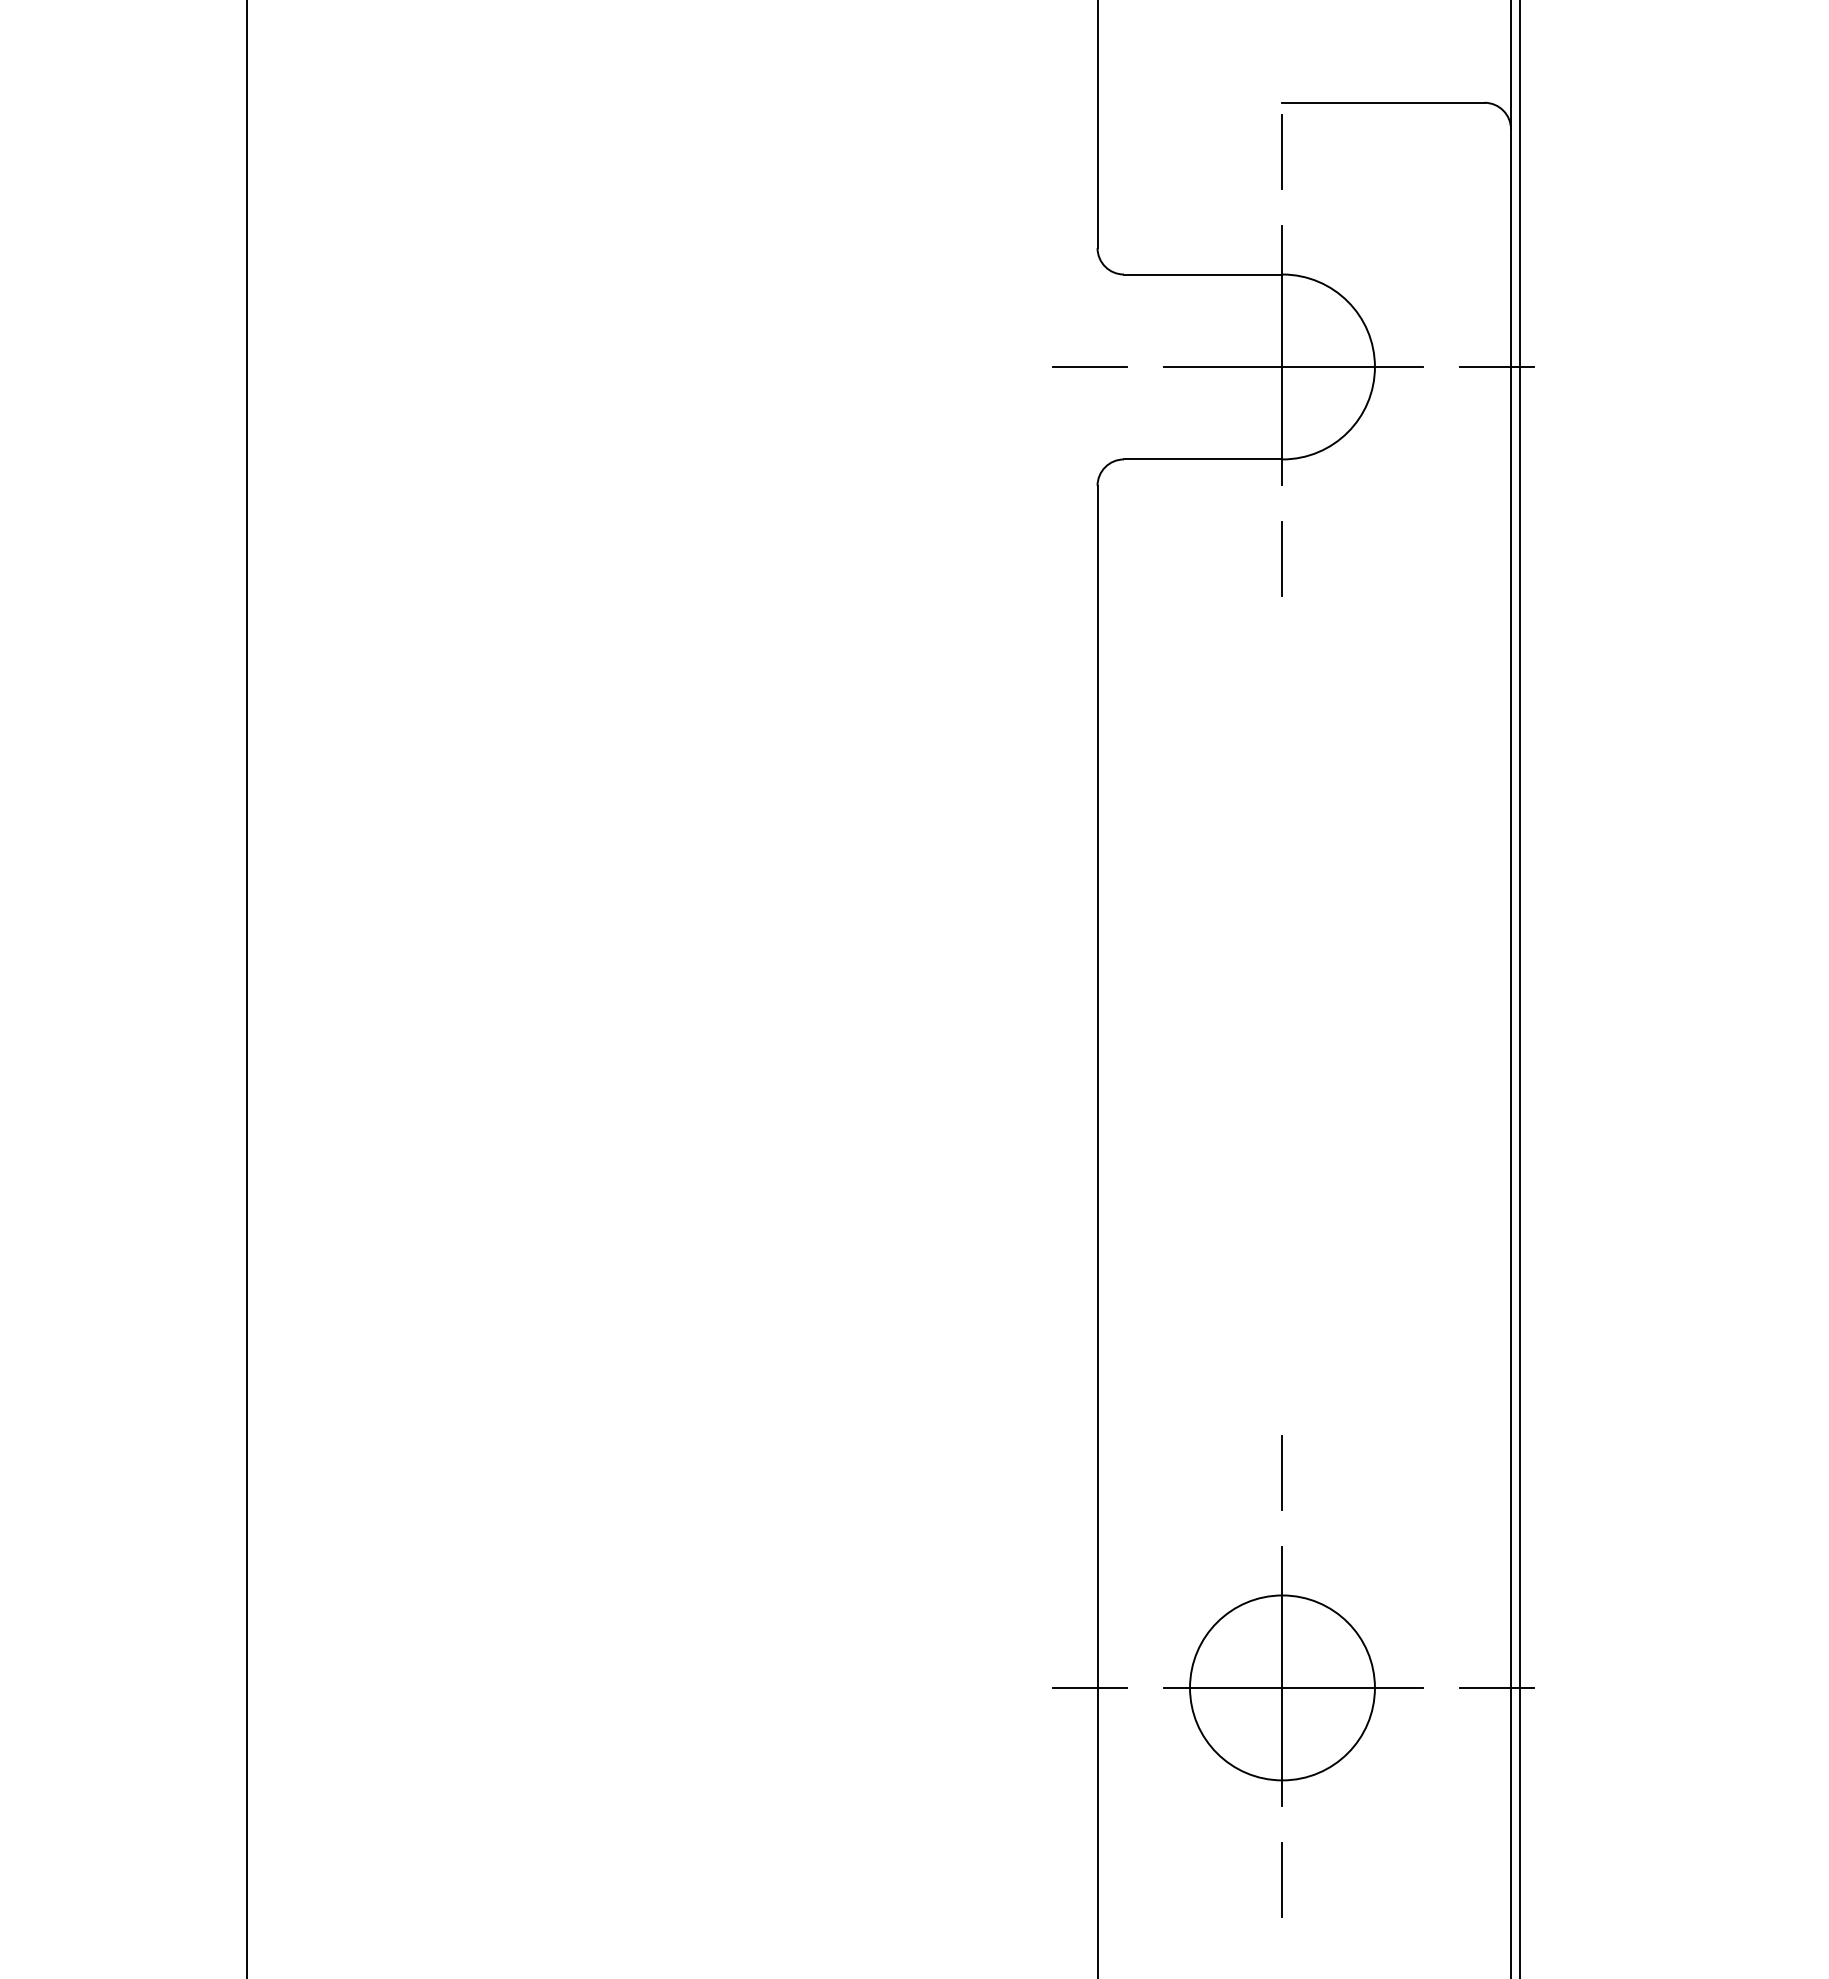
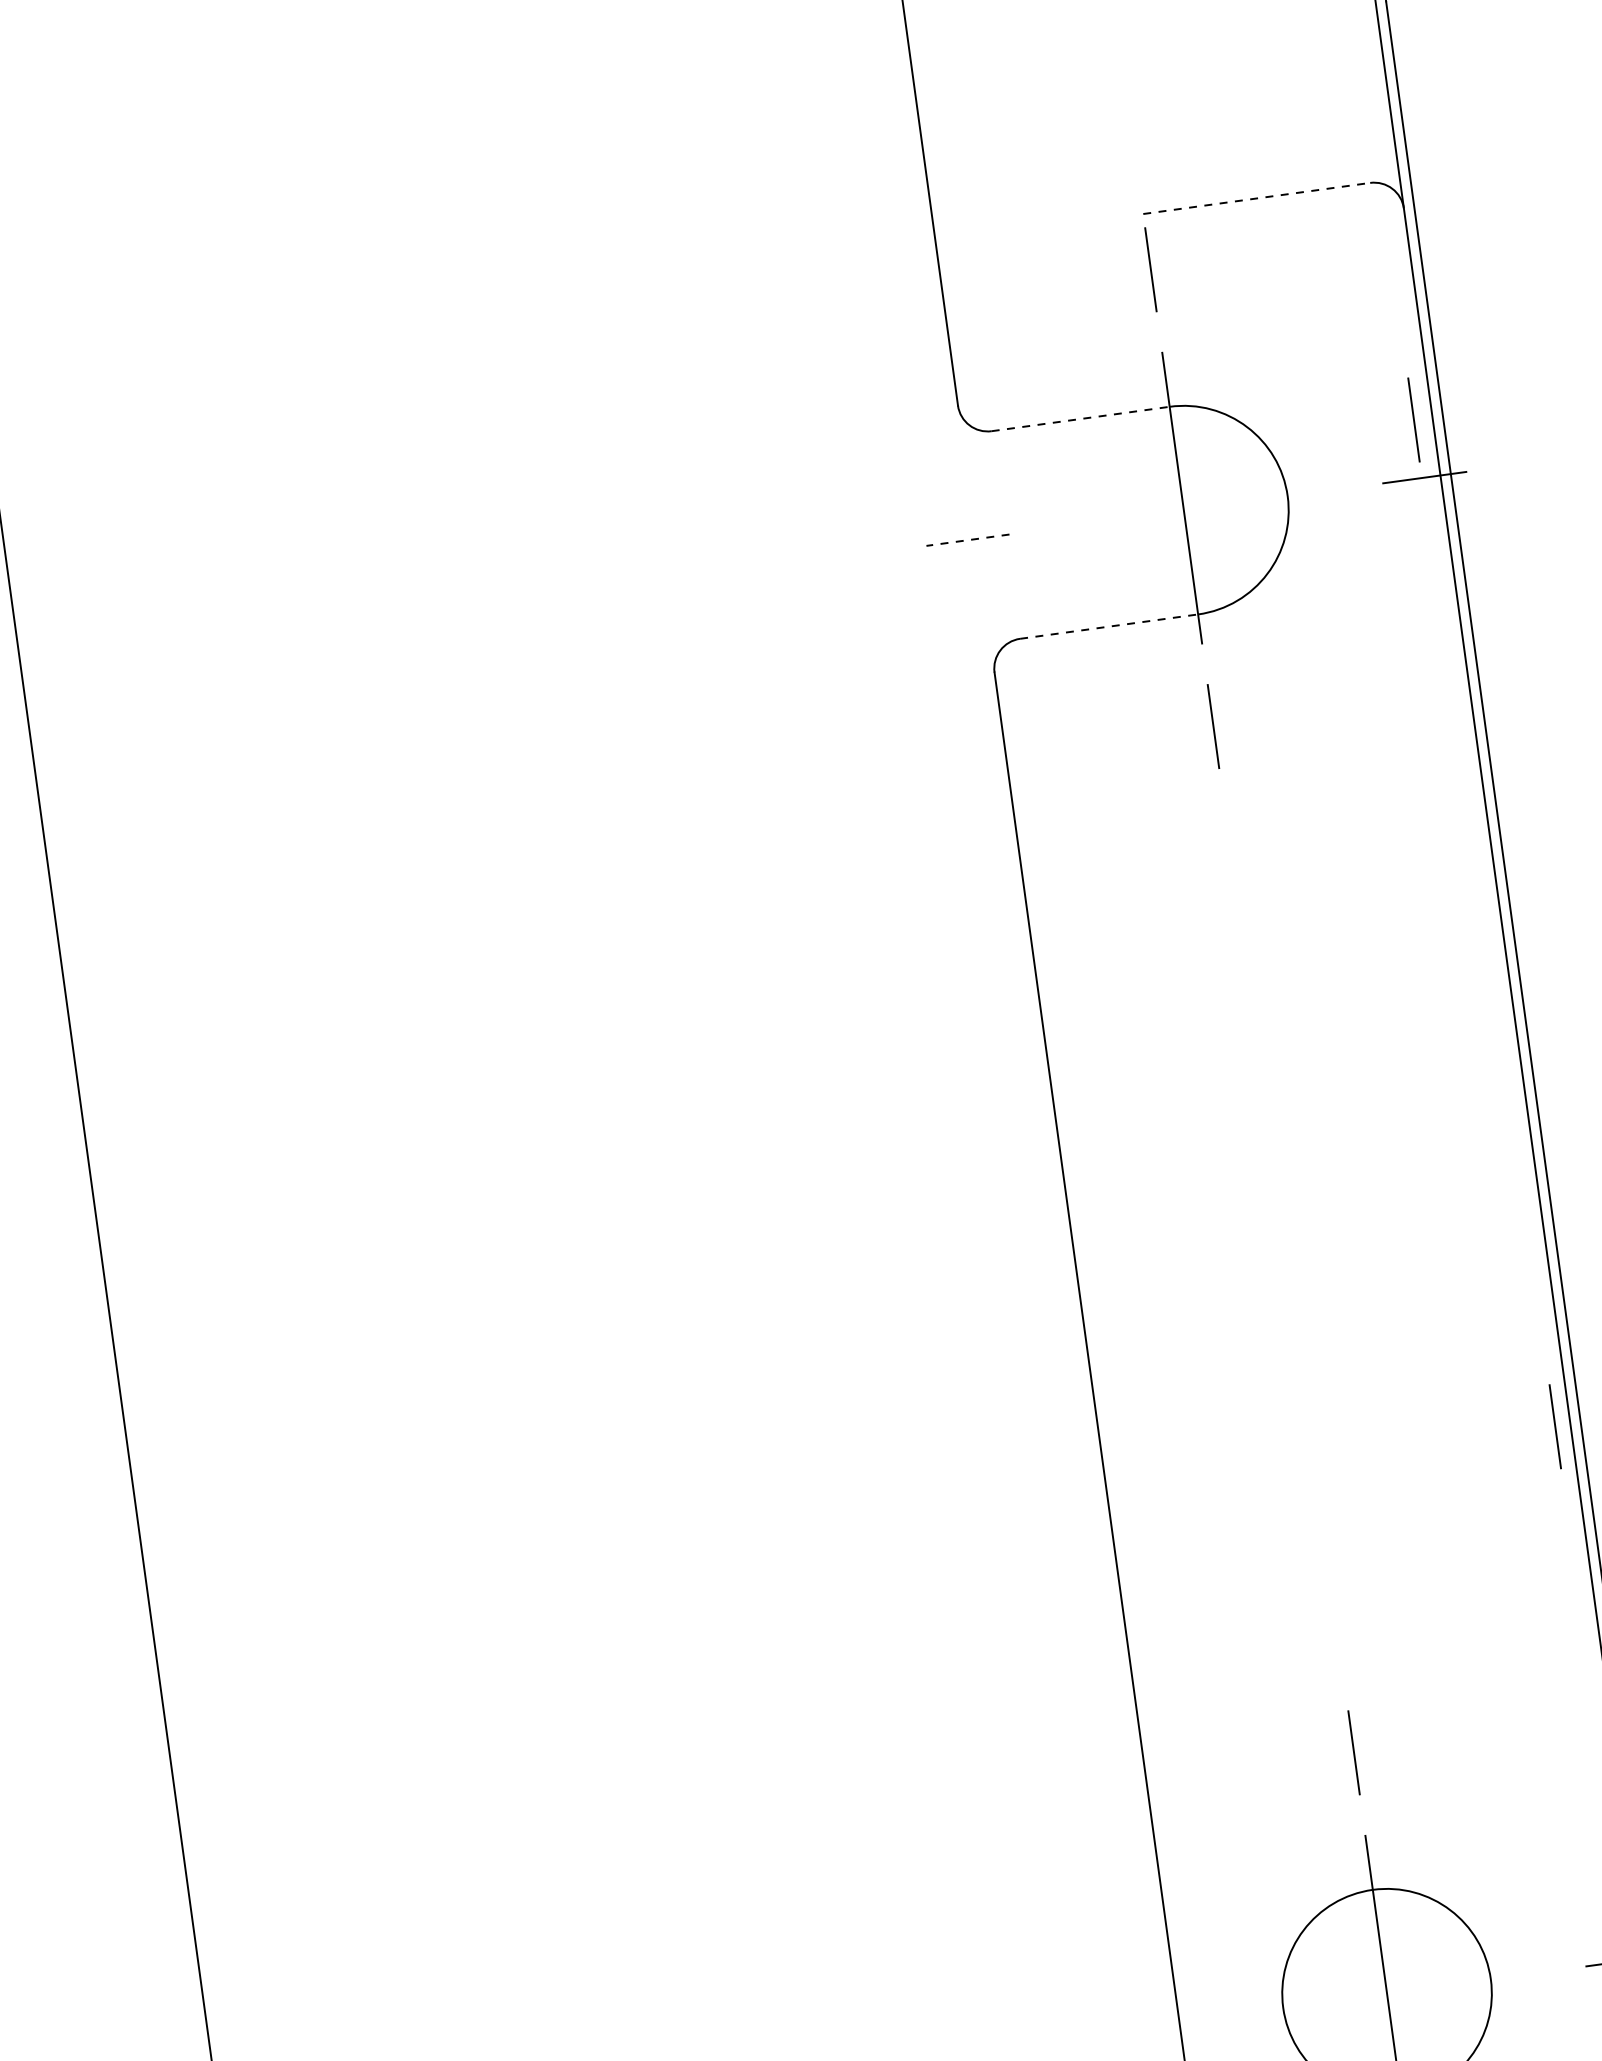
line: (1384, 102) -> (1257, 198), solid -> dashed
line: (1203, 274) -> (1081, 418), solid -> dashed
line: (1493, 314) -> (1412, 419), added
line: (1090, 366) -> (968, 539), solid -> dashed
line: (1293, 366) -> (1196, 508), removed
line: (1203, 459) -> (1109, 626), solid -> dashed
line: (1496, 1211) -> (1554, 1425), added
line: (1090, 1687) -> (1171, 2022), removed
line: (1293, 1687) -> (1399, 1991), removed

